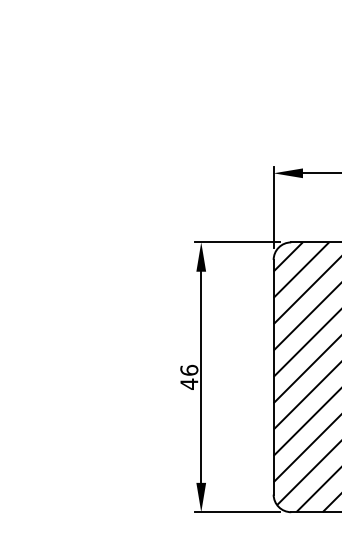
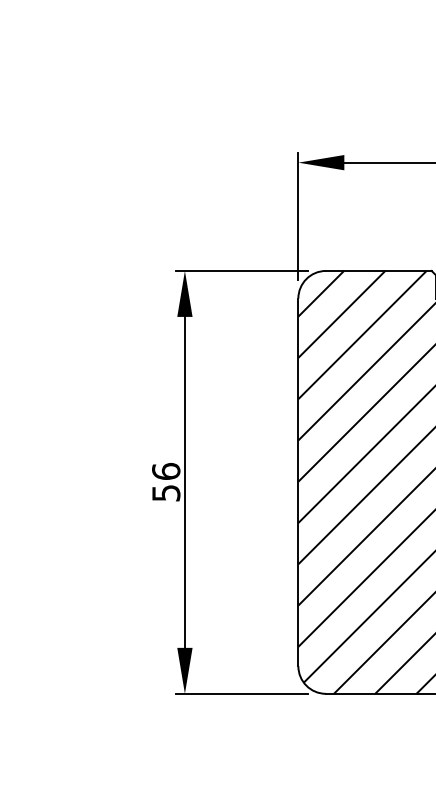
text: (189, 383) -> (166, 492), 46 -> 56

